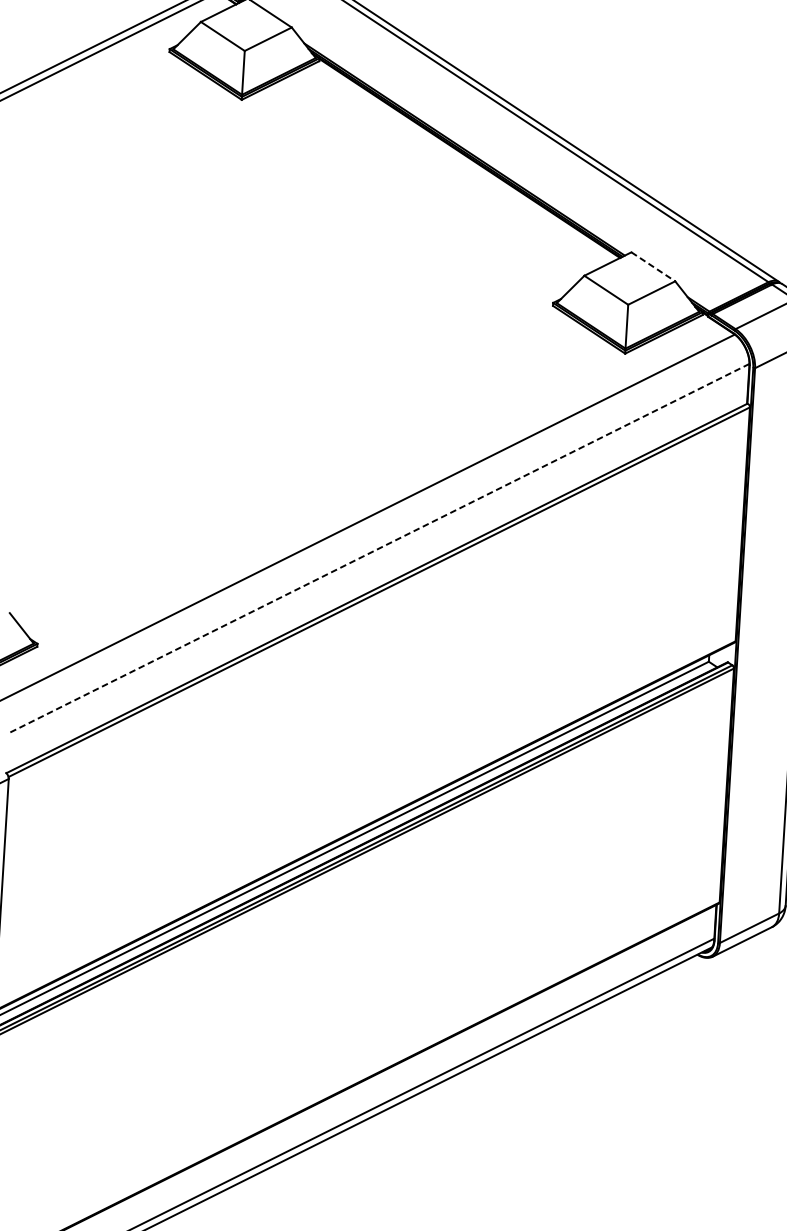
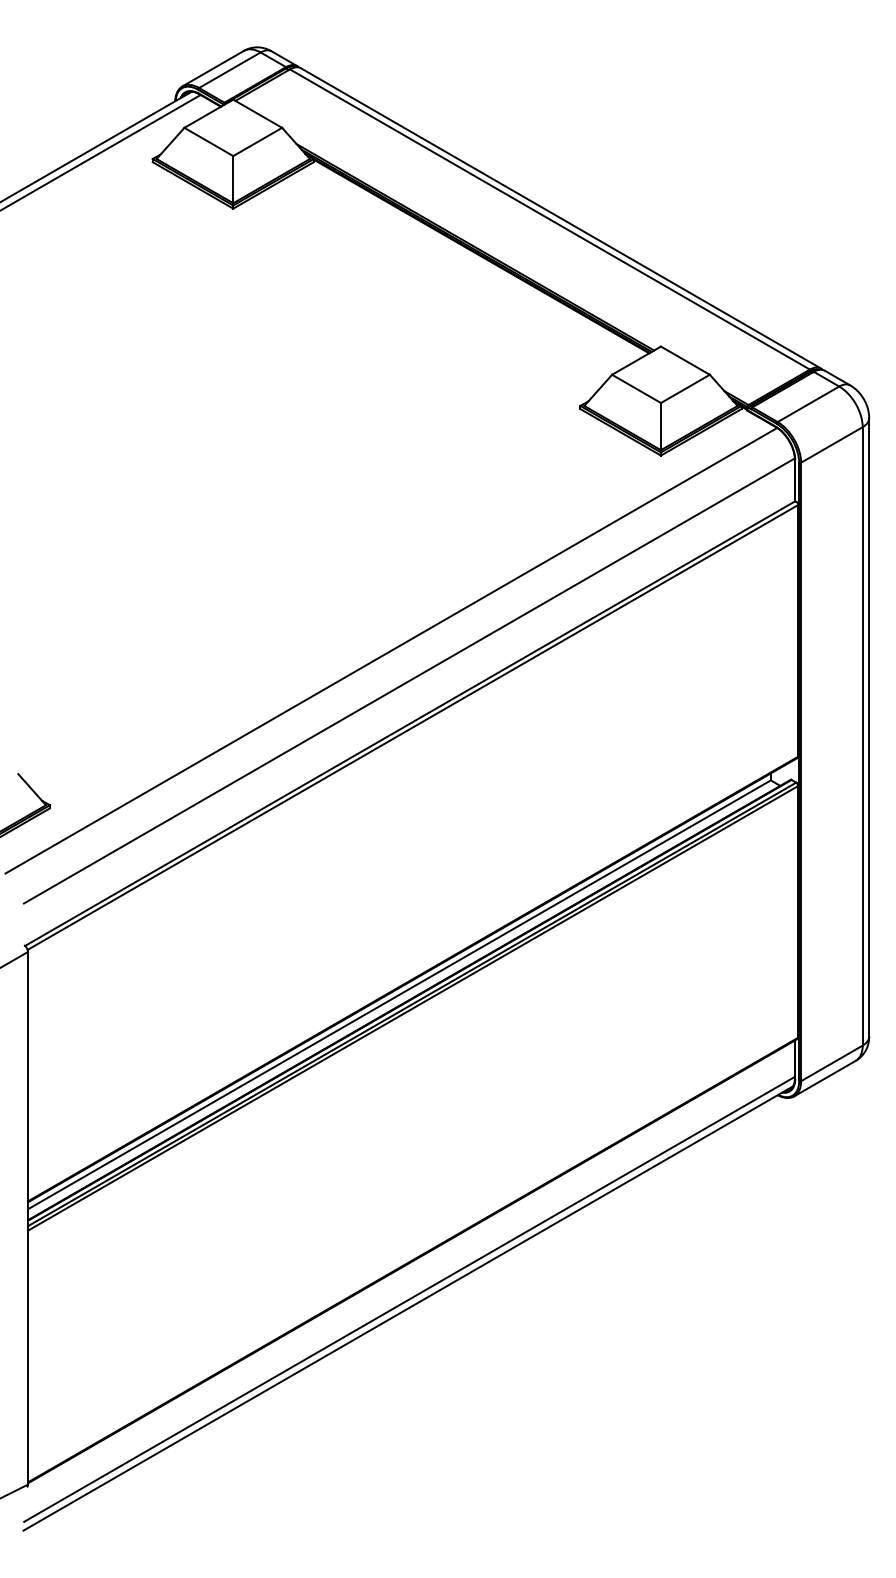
line: (653, 266) -> (685, 360), dashed -> solid
line: (377, 549) -> (408, 681), dashed -> solid

